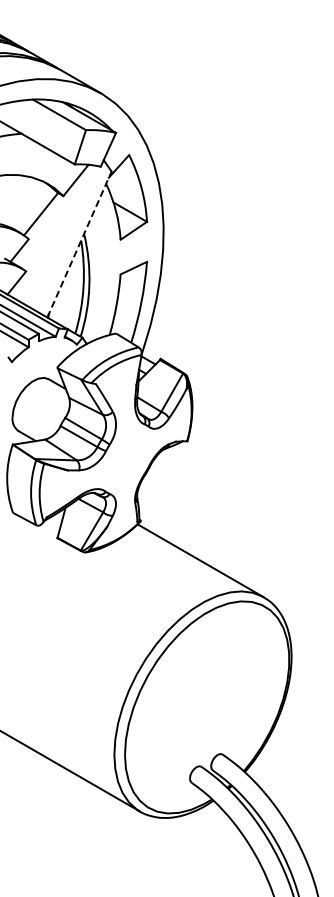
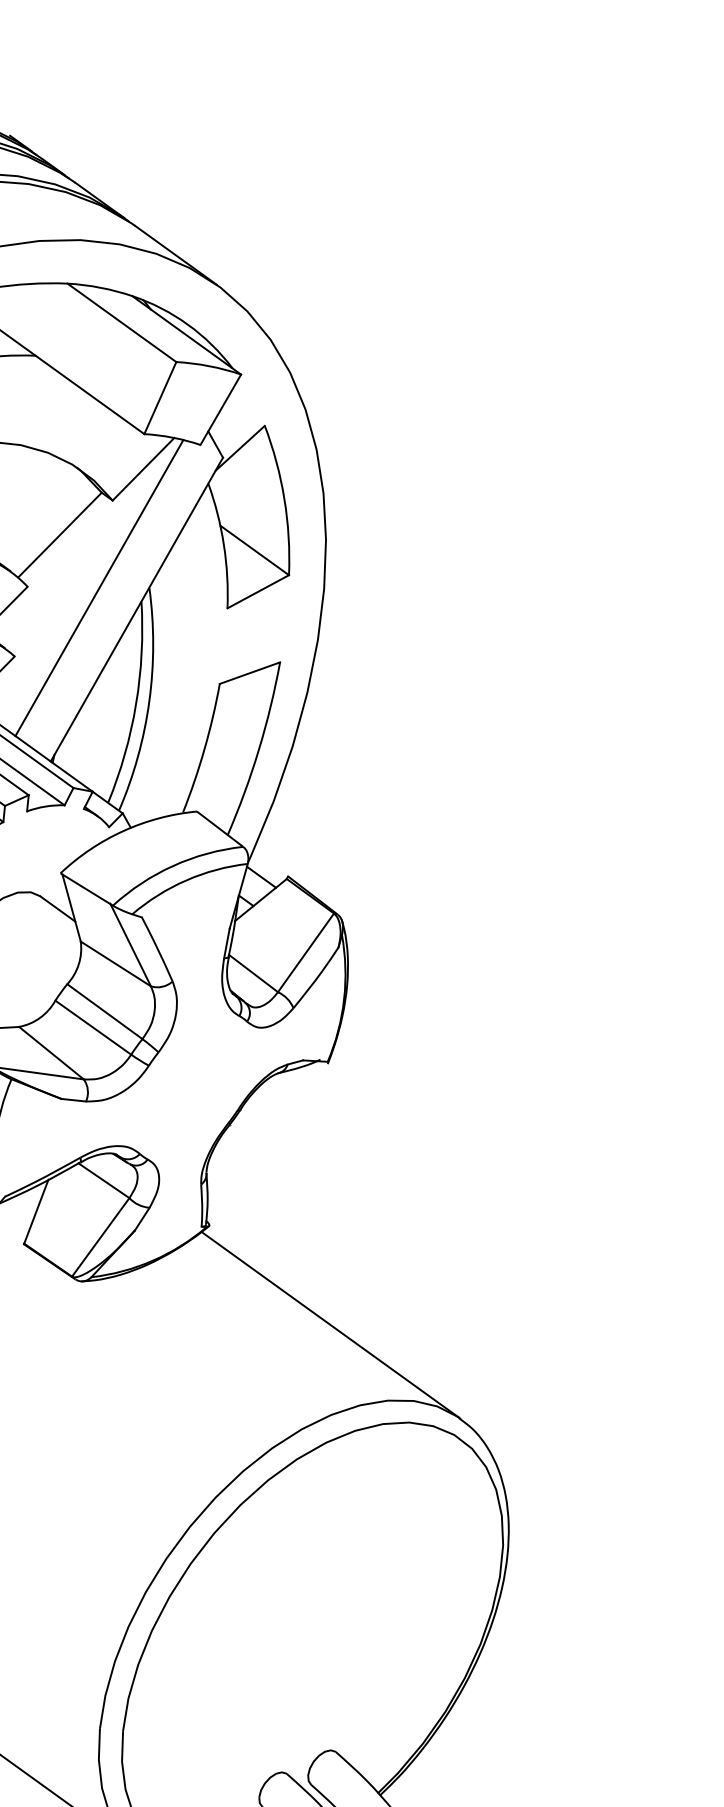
line: (61, 236) -> (99, 588), added
line: (79, 244) -> (136, 609), dashed -> solid

